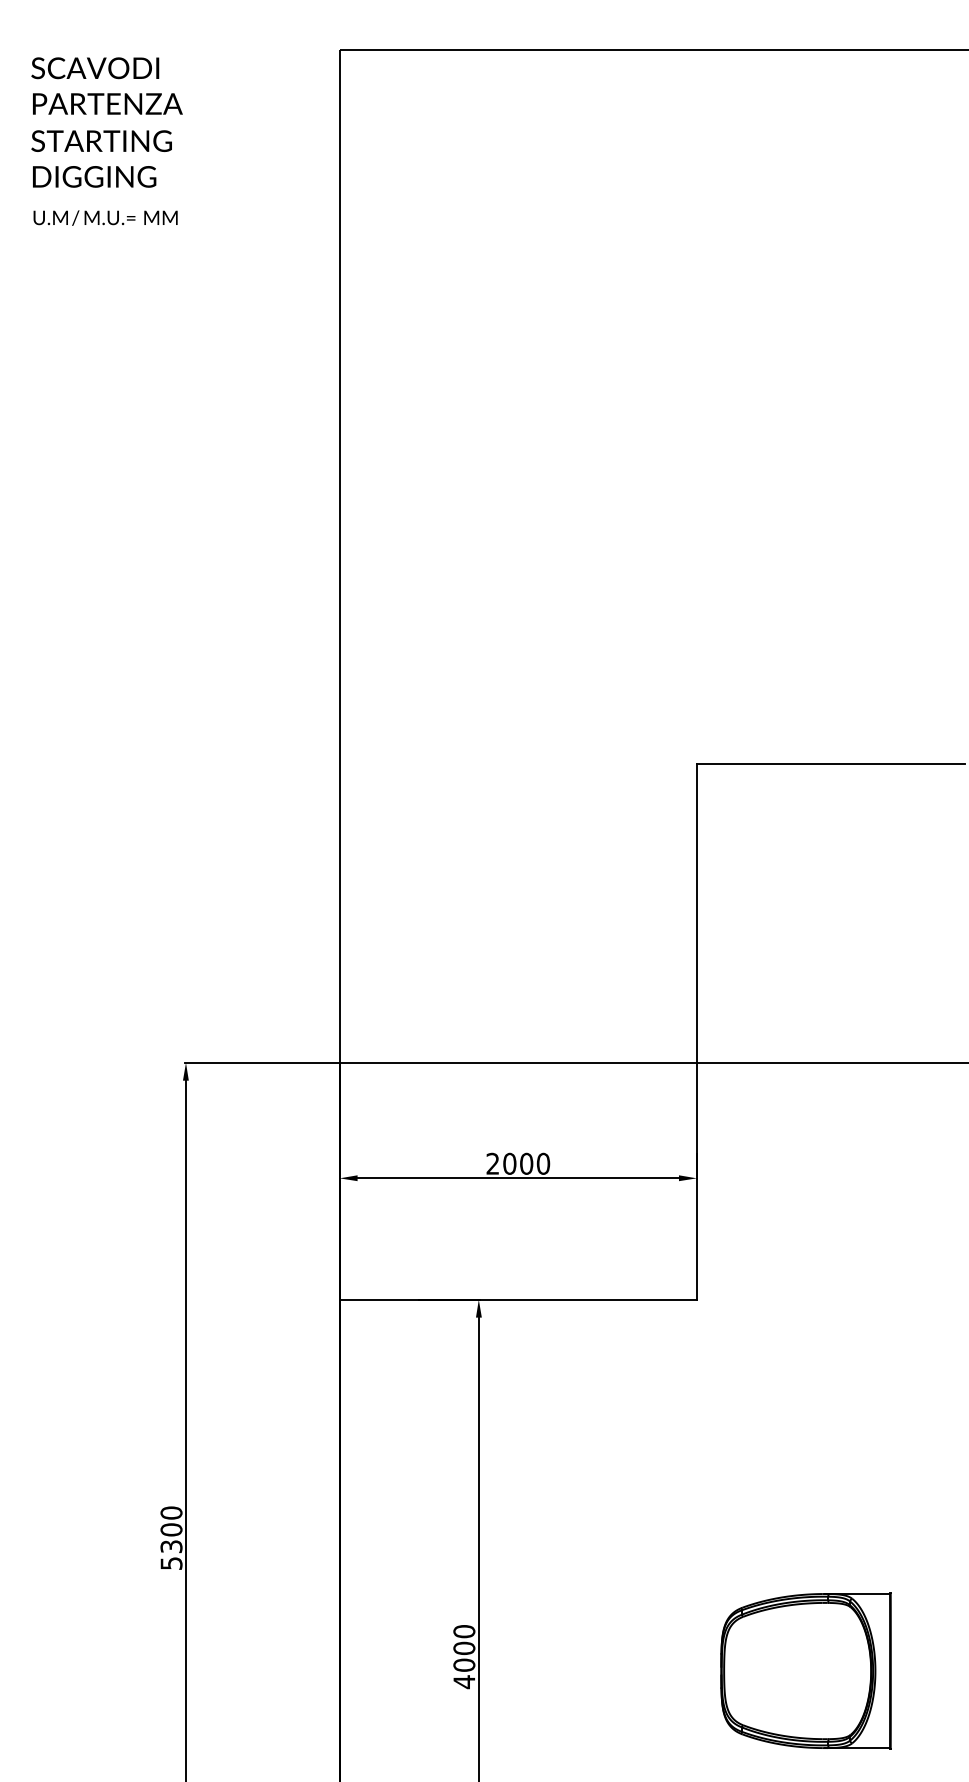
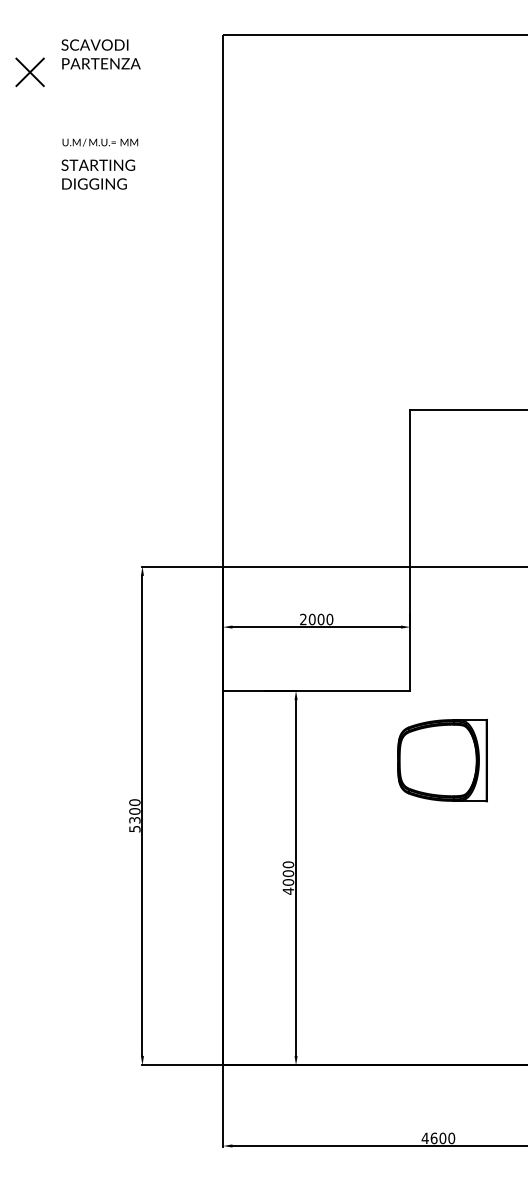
text: (102, 158) -> (98, 174), moved
text: (105, 217) -> (100, 142), moved
part: (805, 1671) -> (442, 760), moved

